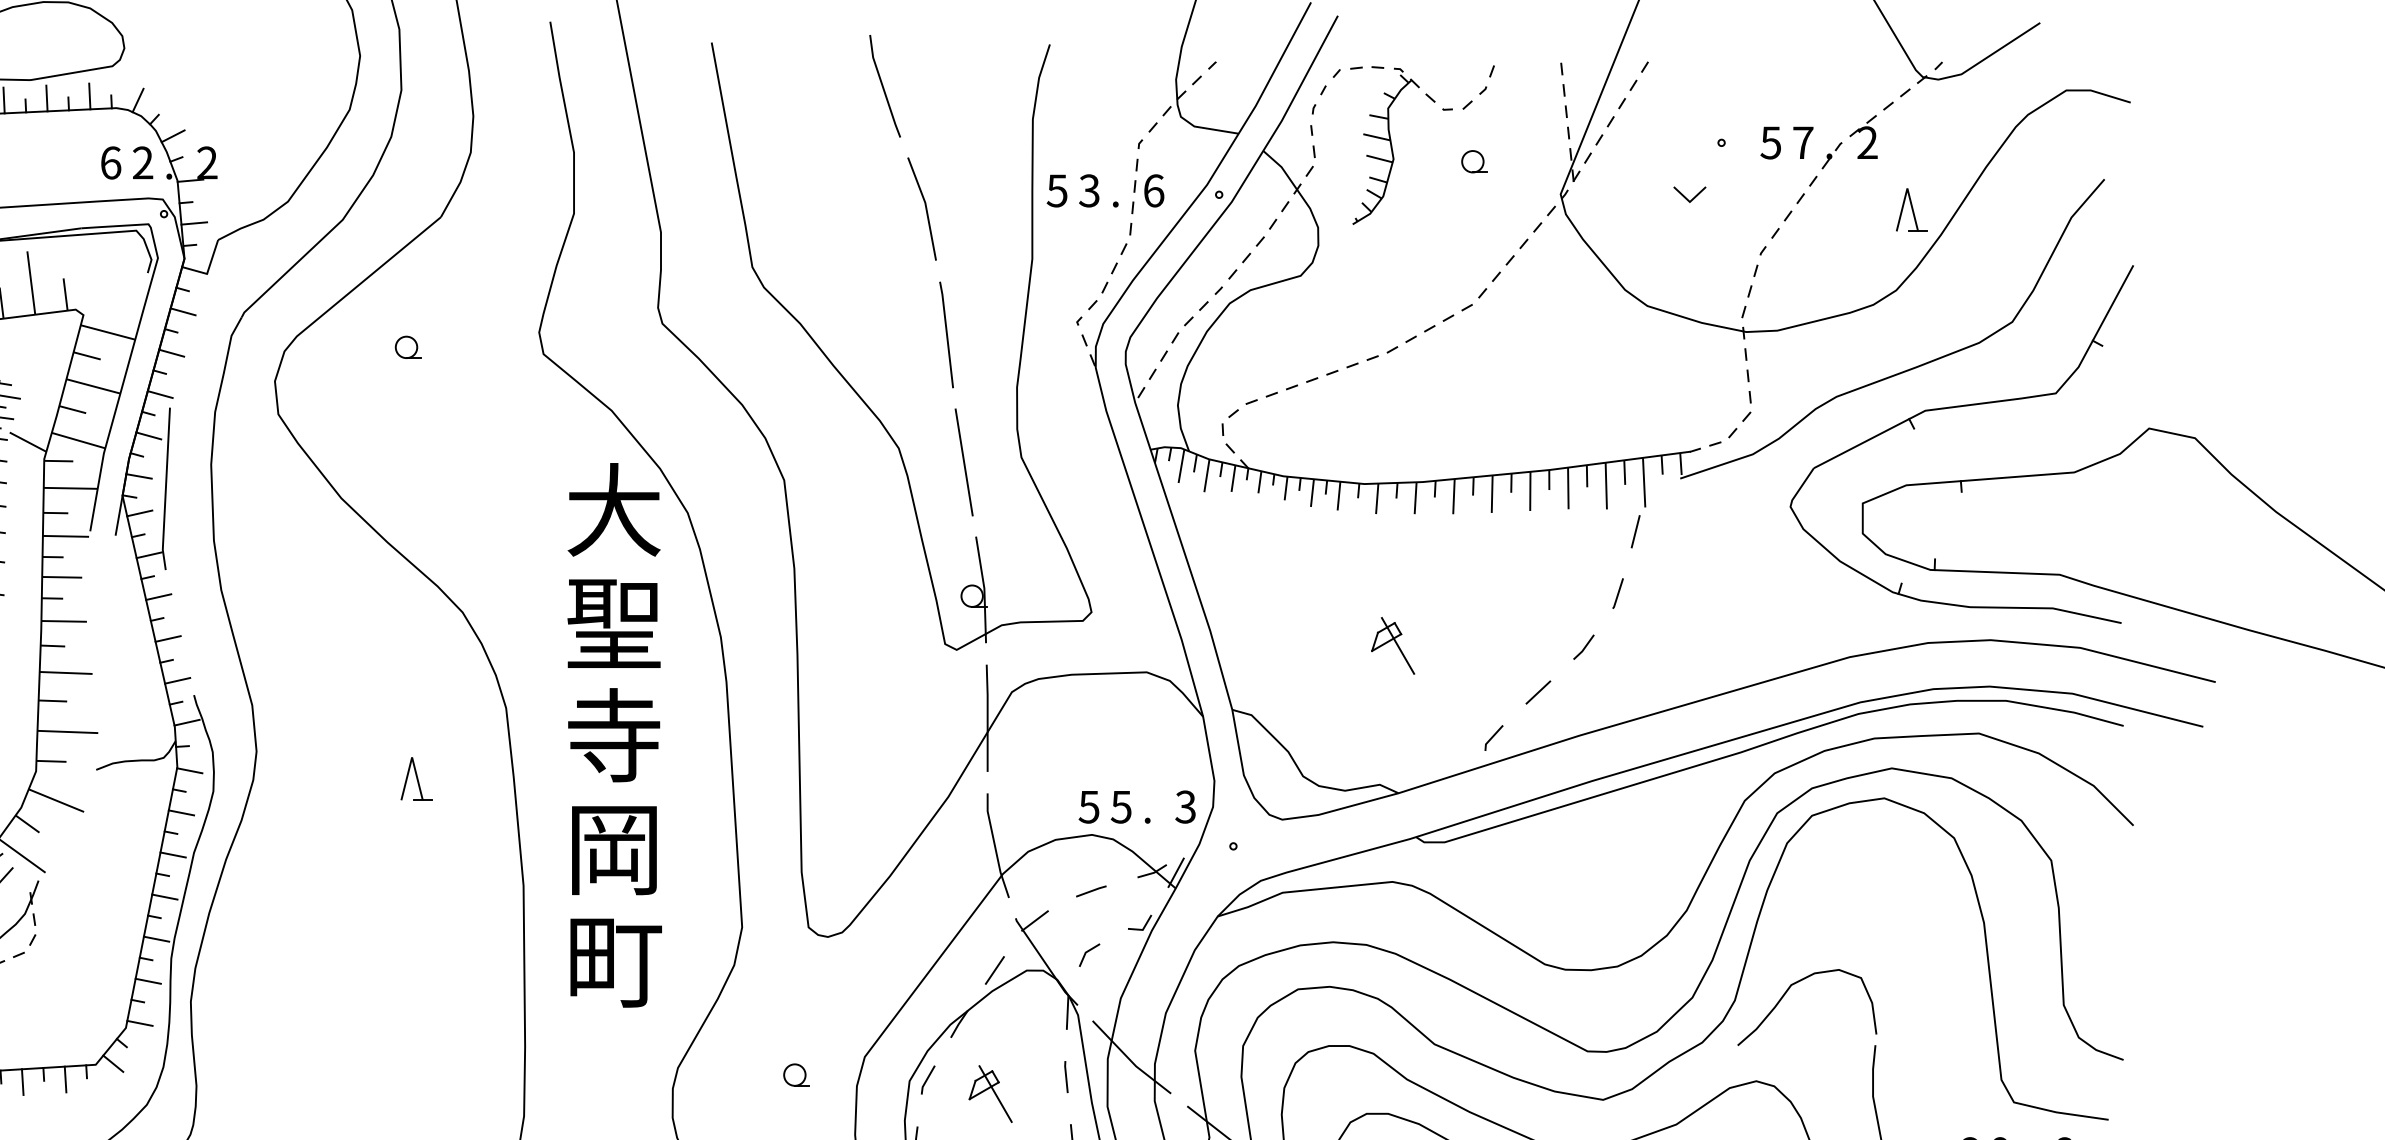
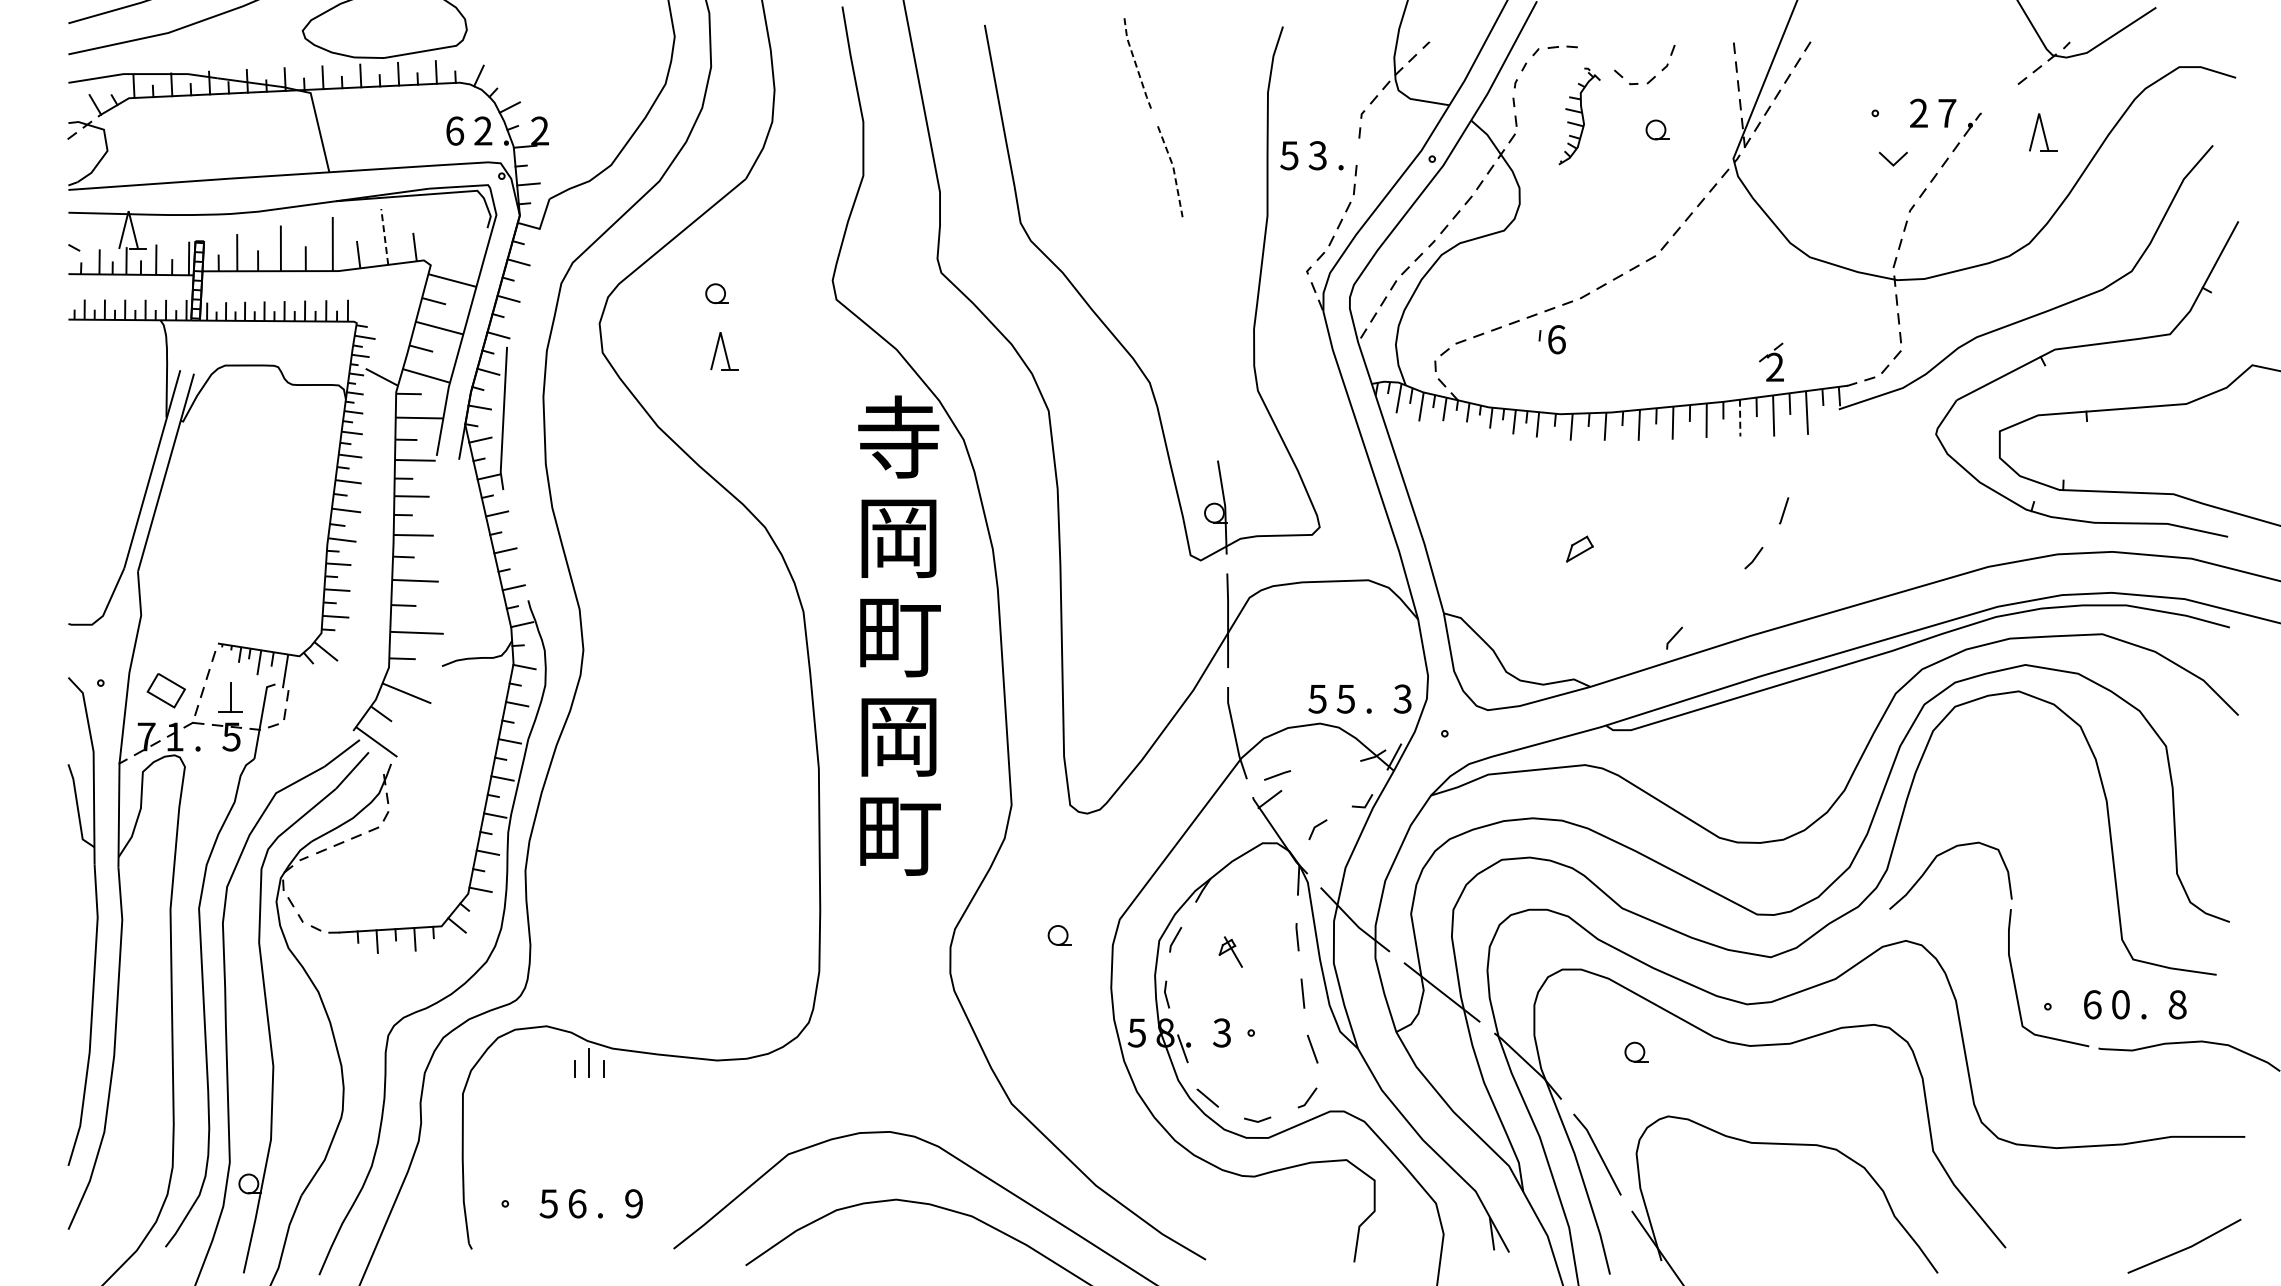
line: (882, 87) -> (1135, 64), solid -> dashed
part: (1863, 136) -> (1771, 361), moved
text: (1770, 141) -> (1918, 112), 5 -> 2
part: (1386, 146) -> (1579, 116), size x0.7
part: (1147, 190) -> (1551, 339), moved
line: (1685, 196) -> (1889, 160), moved
line: (925, 207) -> (1173, 170), solid -> dashed
part: (1912, 209) -> (2043, 132), moved
line: (31, 282) -> (384, 236), solid -> dashed
line: (946, 334) -> (1191, 282), removed
line: (963, 461) -> (1206, 394), removed
line: (1568, 488) -> (1740, 418), solid -> dashed
text: (613, 509) -> (898, 436), 大 -> 寺
line: (1635, 531) -> (1799, 456), removed
text: (613, 624) -> (898, 538), 聖 -> 岡
line: (1397, 645) -> (1589, 556), removed
line: (1538, 691) -> (1713, 597), removed
text: (615, 734) -> (899, 635), 寺 -> 町
part: (416, 779) -> (724, 351), moved
line: (1091, 891) -> (1277, 775), moved
line: (994, 969) -> (1234, 842), removed
part: (990, 1093) -> (1230, 951), size x0.6

